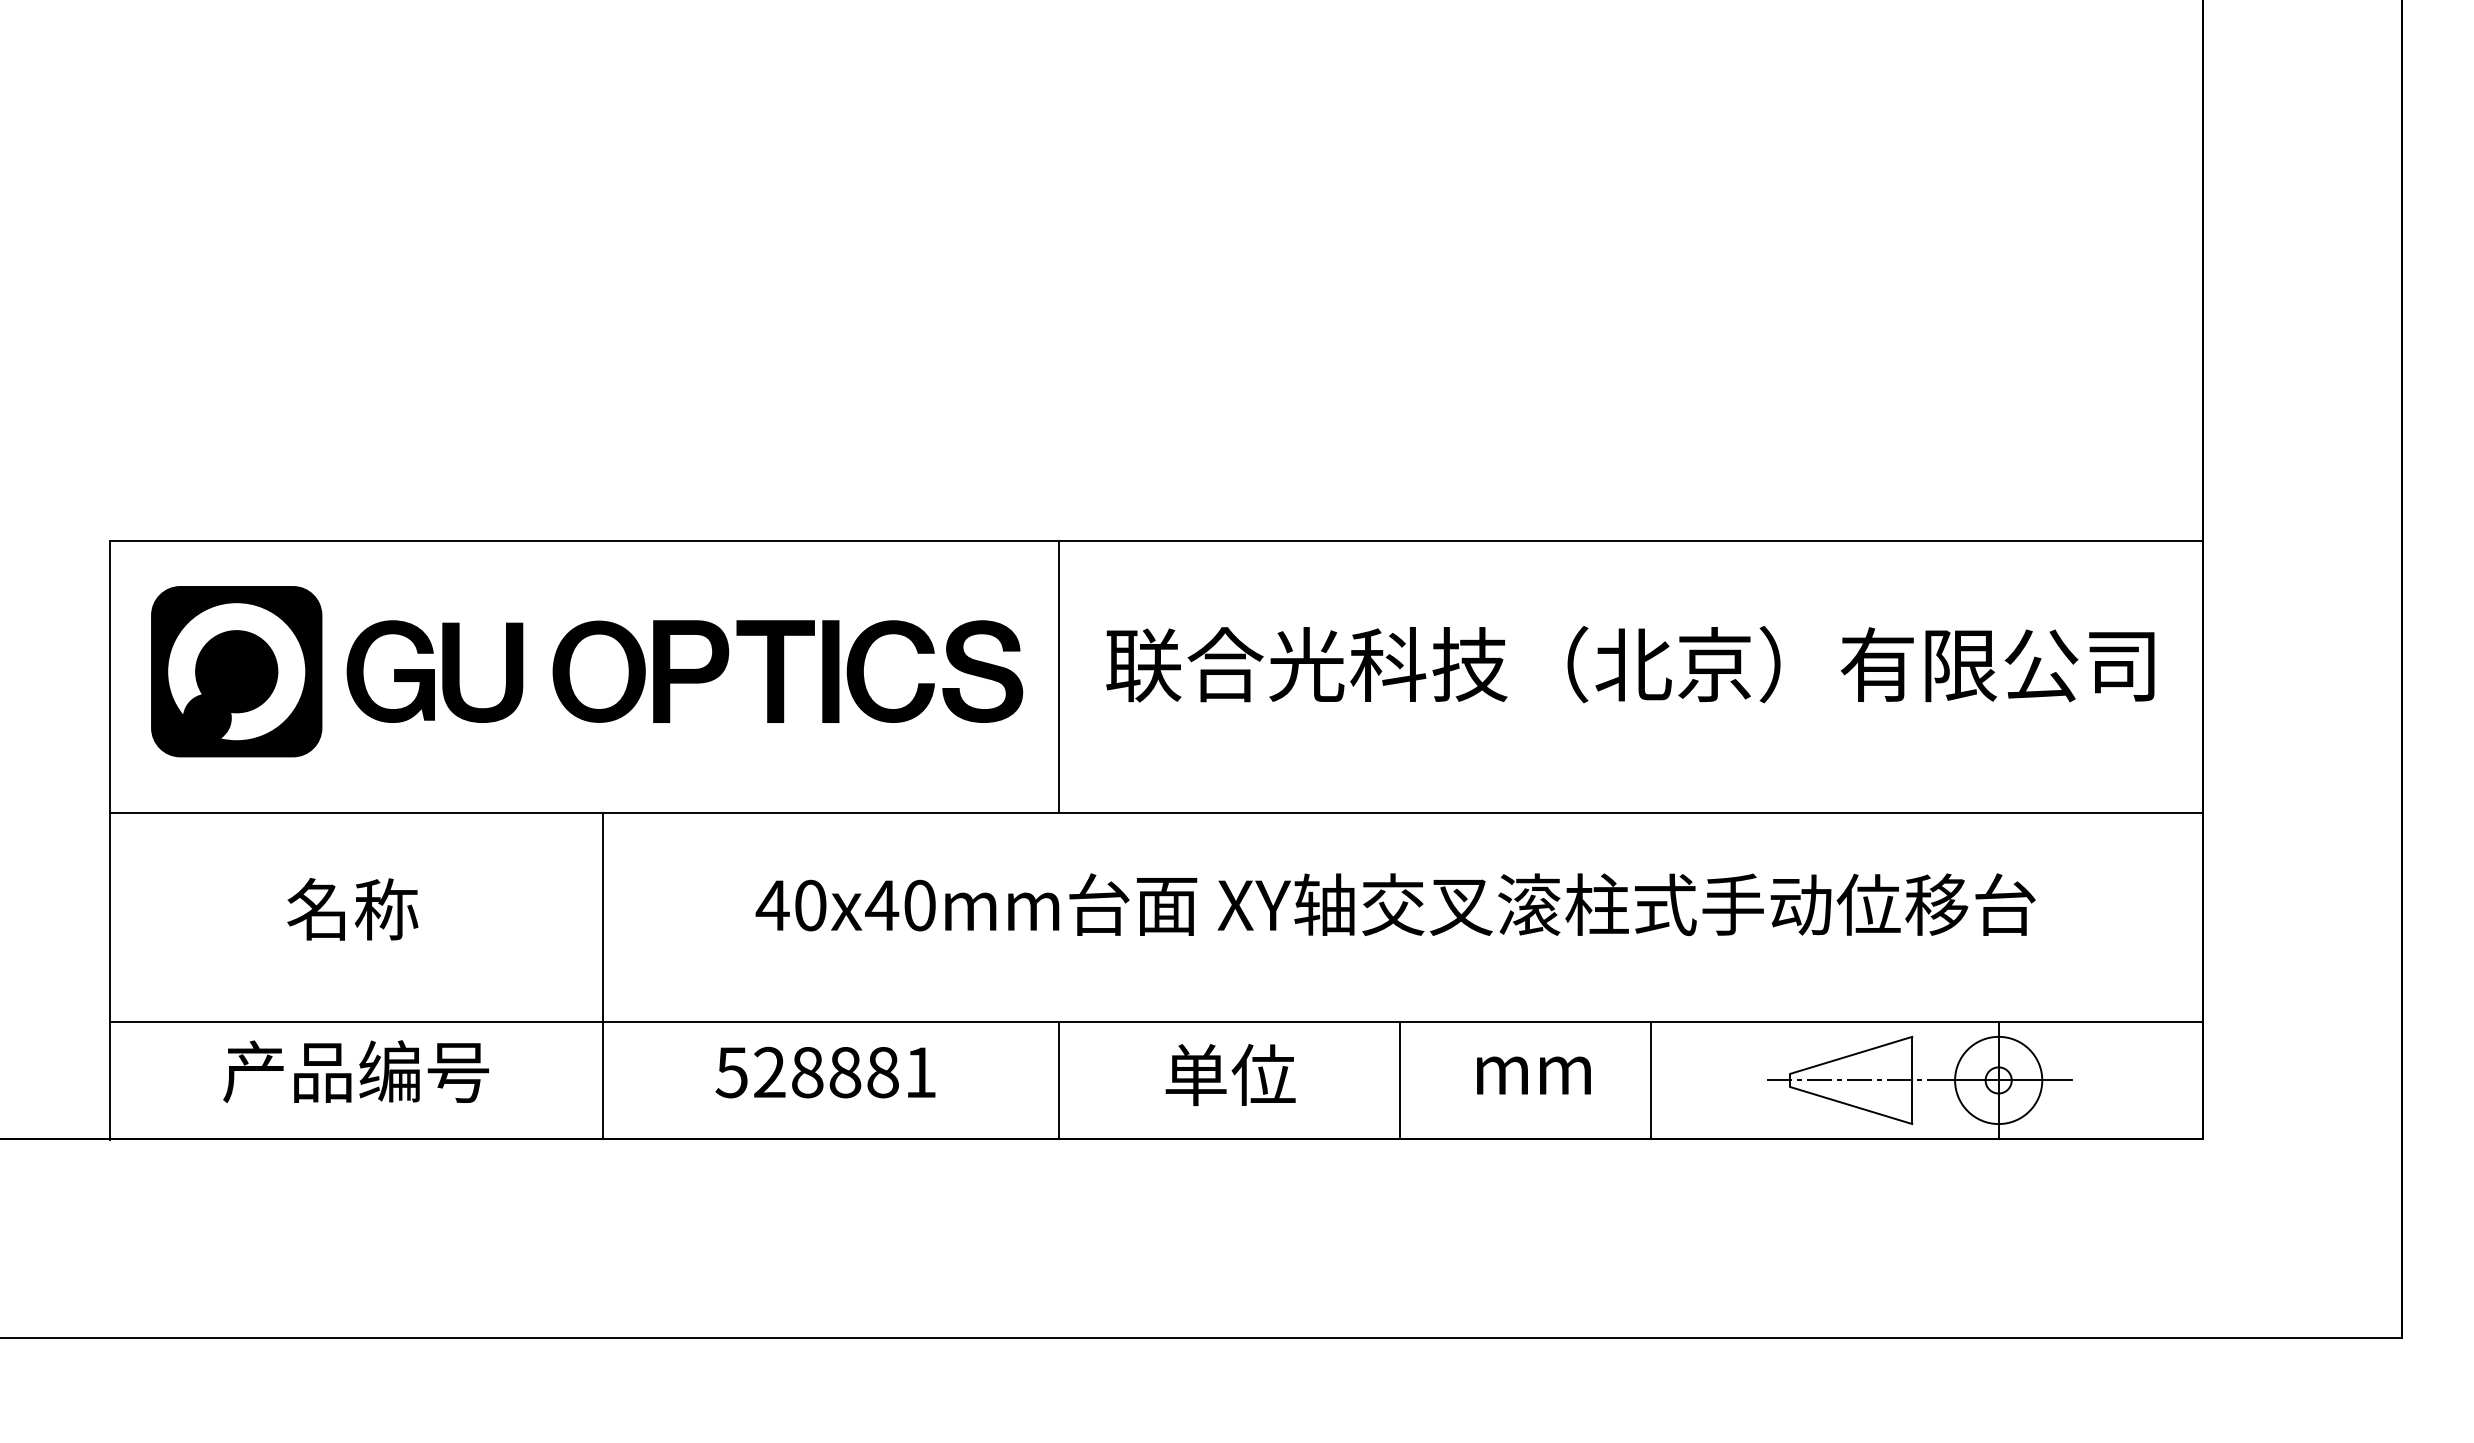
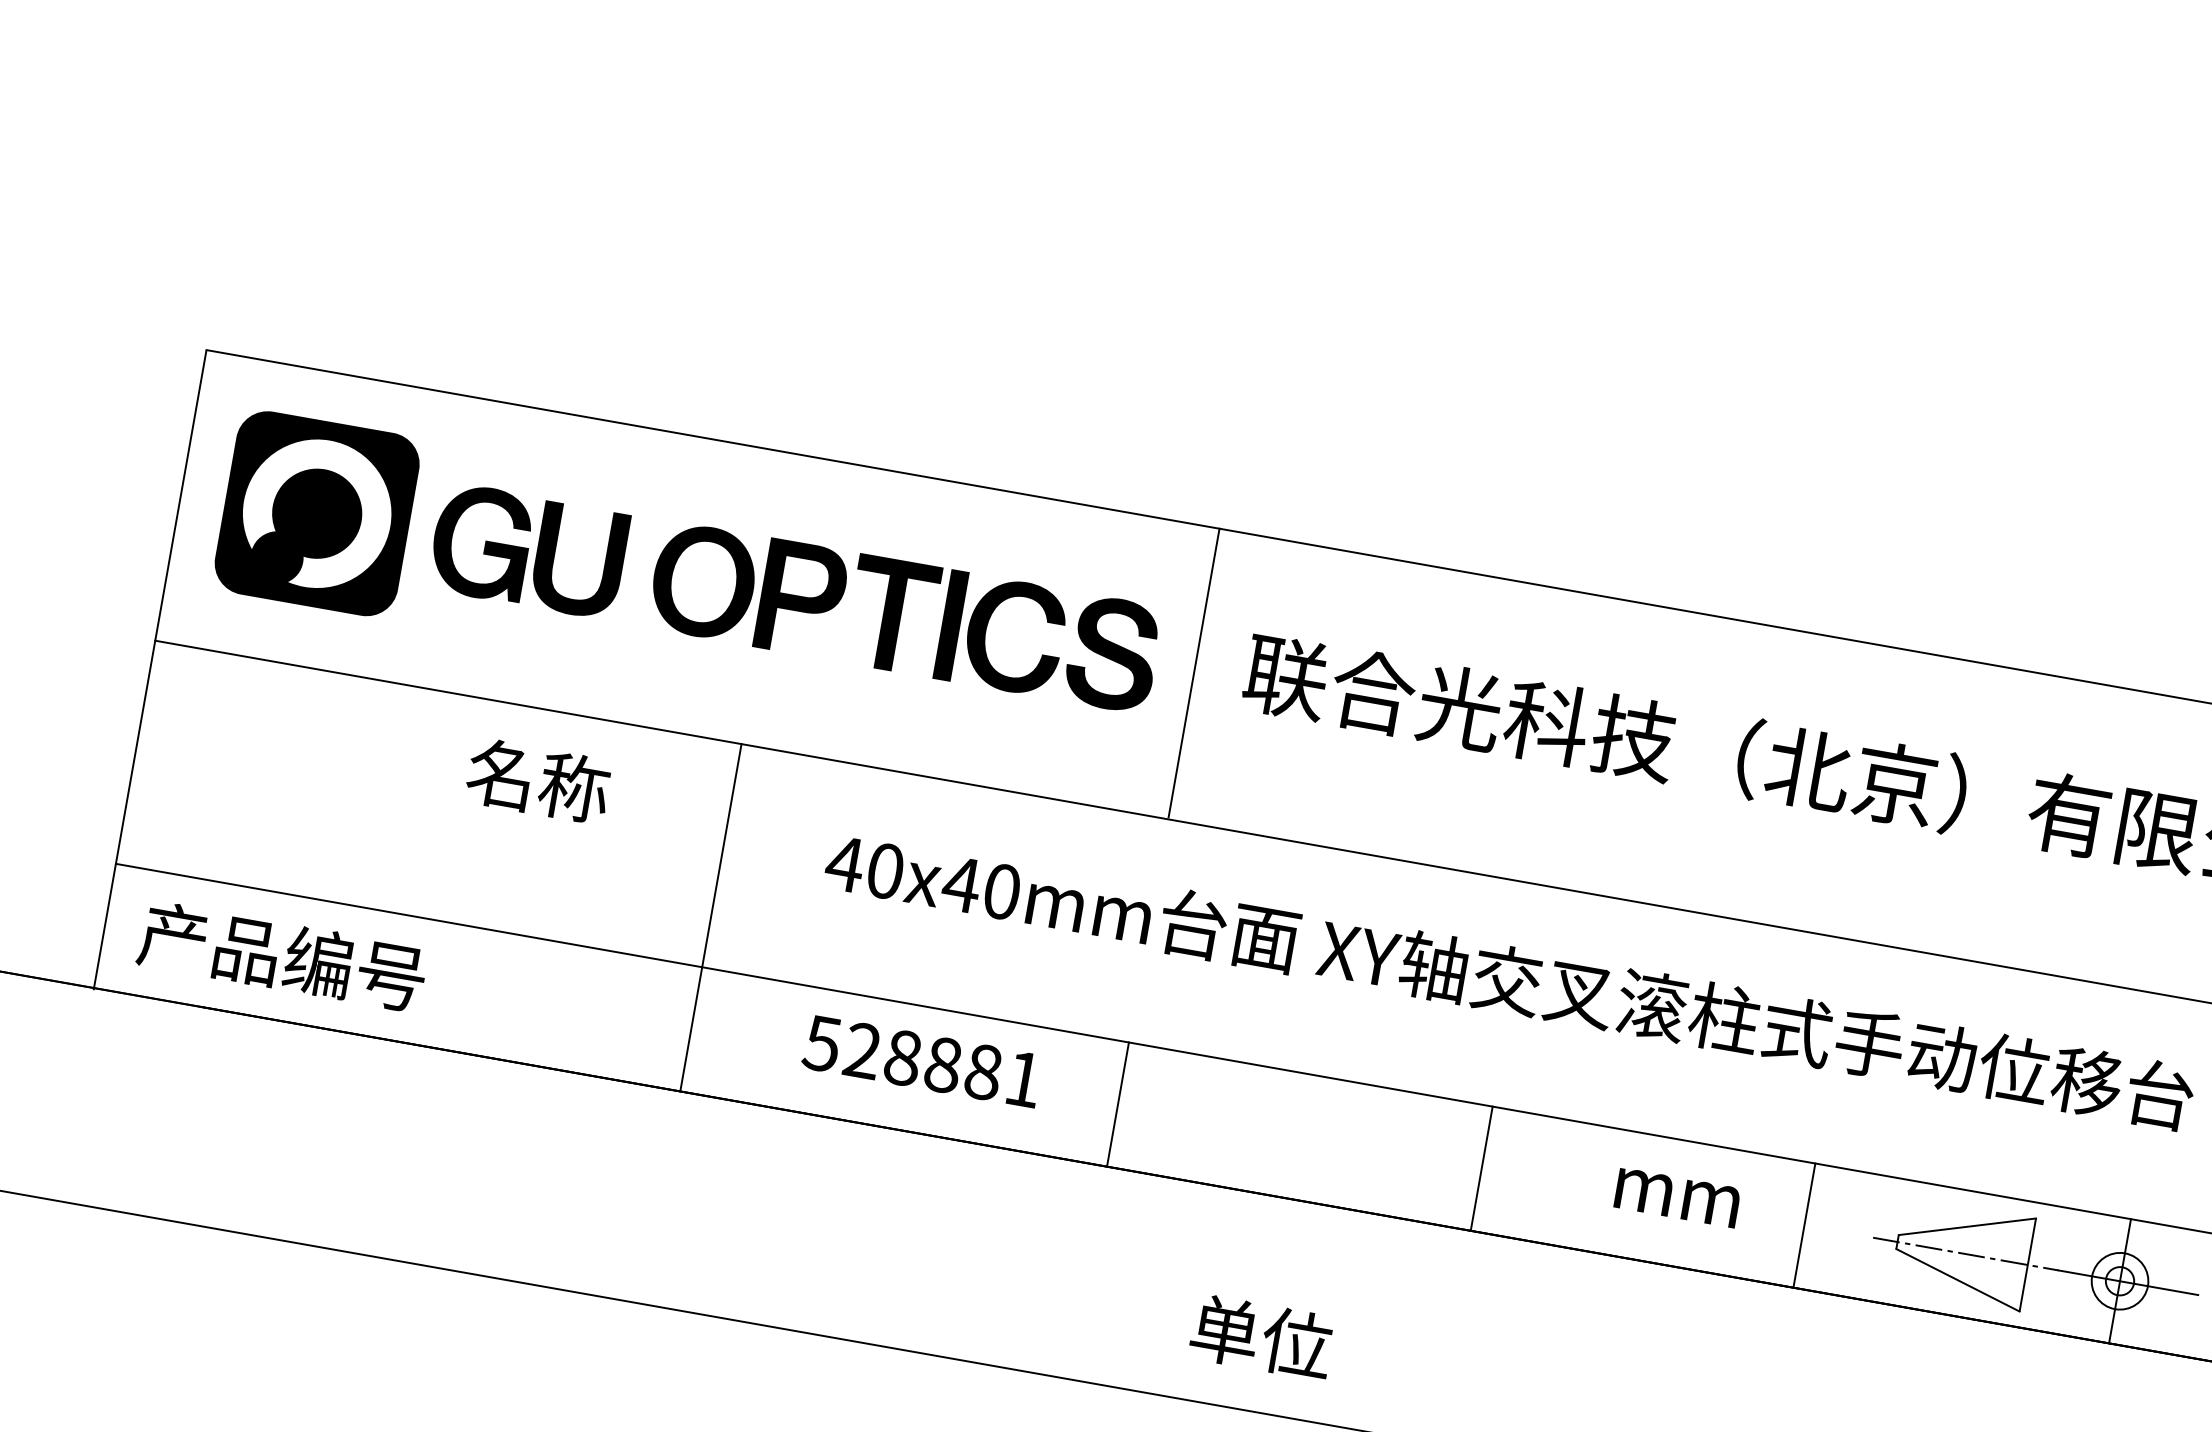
text: (352, 909) -> (538, 781), moved
line: (603, 975) -> (711, 917), moved
text: (355, 1071) -> (281, 956), moved
text: (825, 1072) -> (922, 1061), moved
text: (1230, 1074) -> (1261, 1336), moved
text: (1533, 1075) -> (1676, 1197), moved
line: (1650, 1080) -> (1804, 1225), moved
circle: (1998, 1080) -> (2119, 1281), size x0.6

